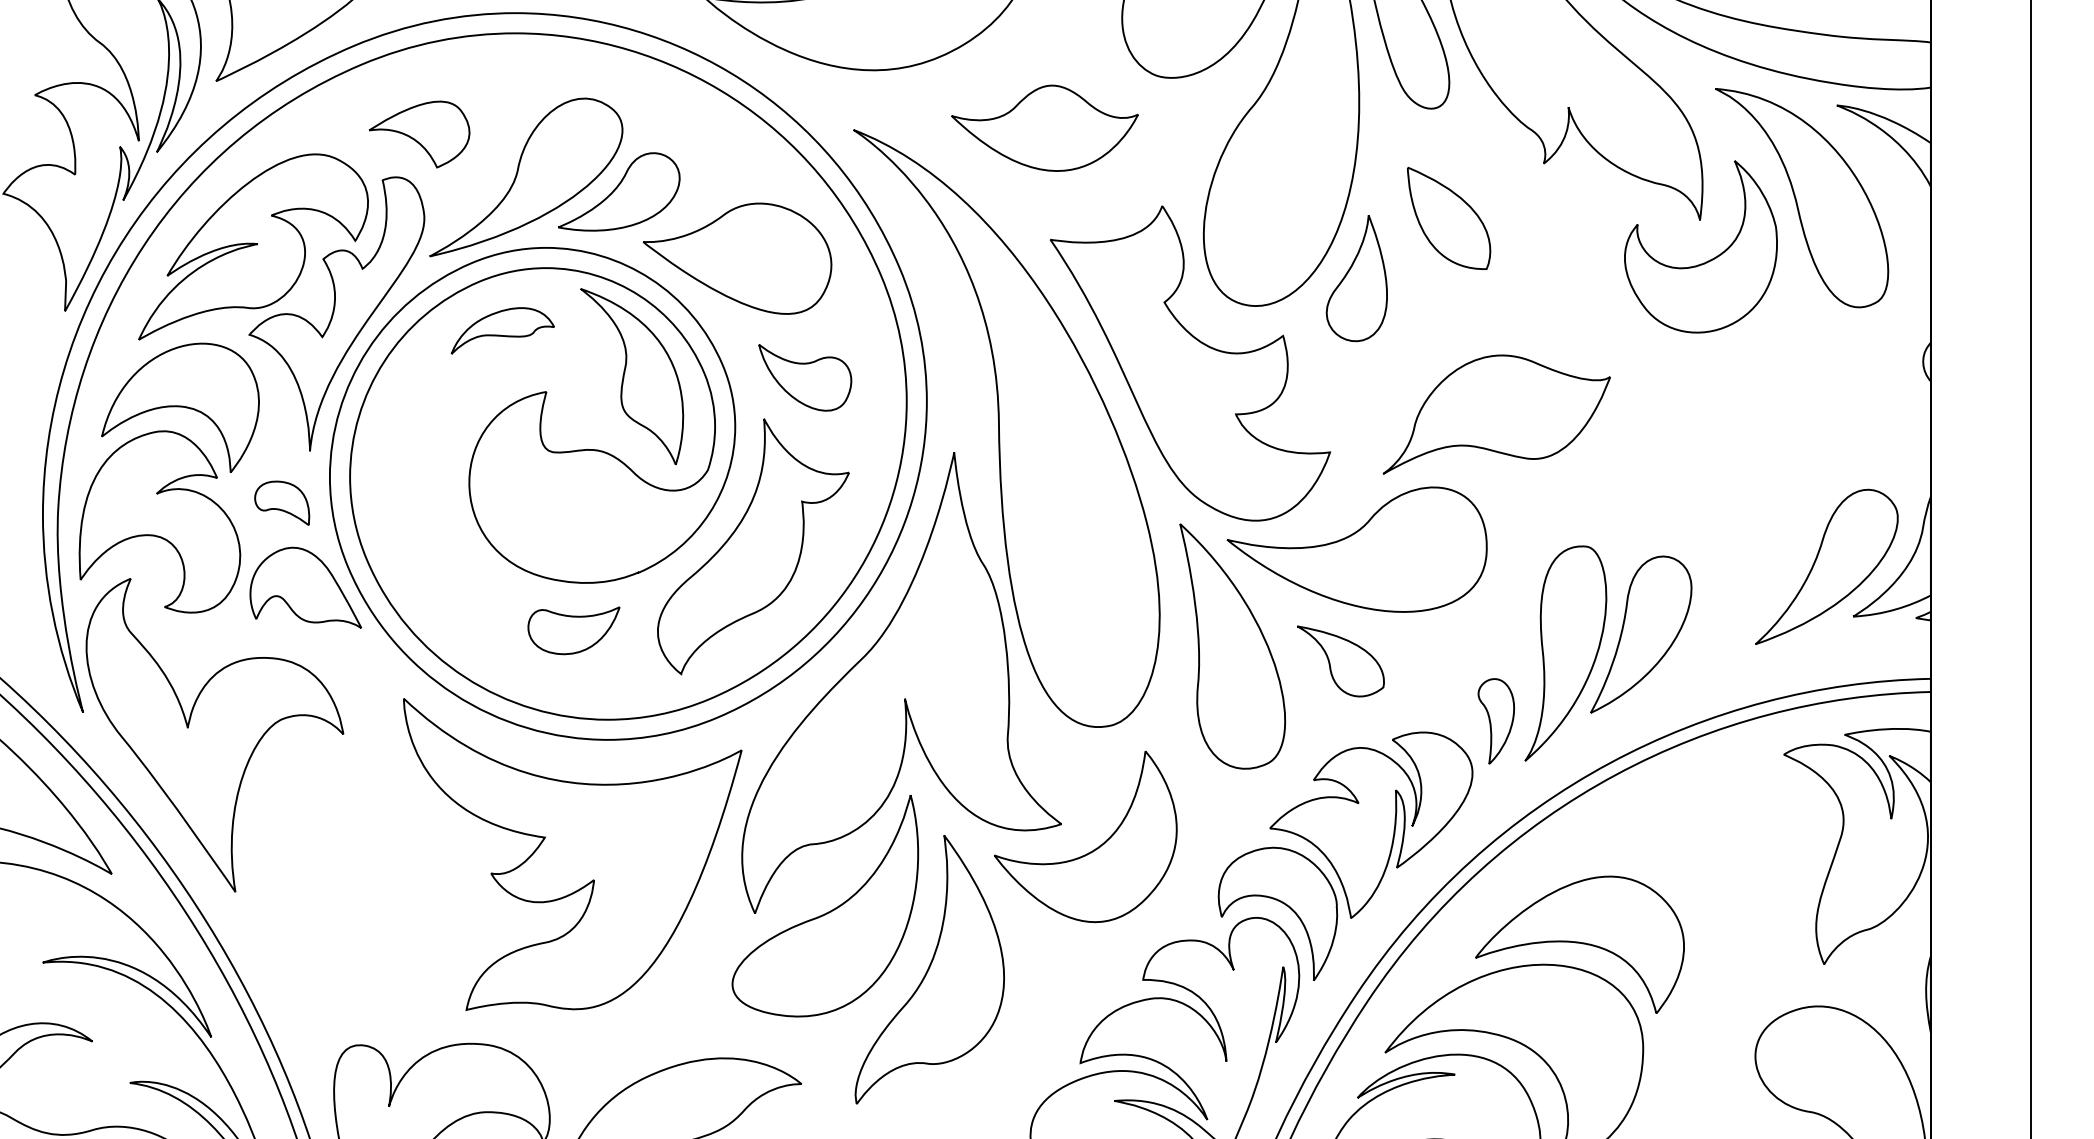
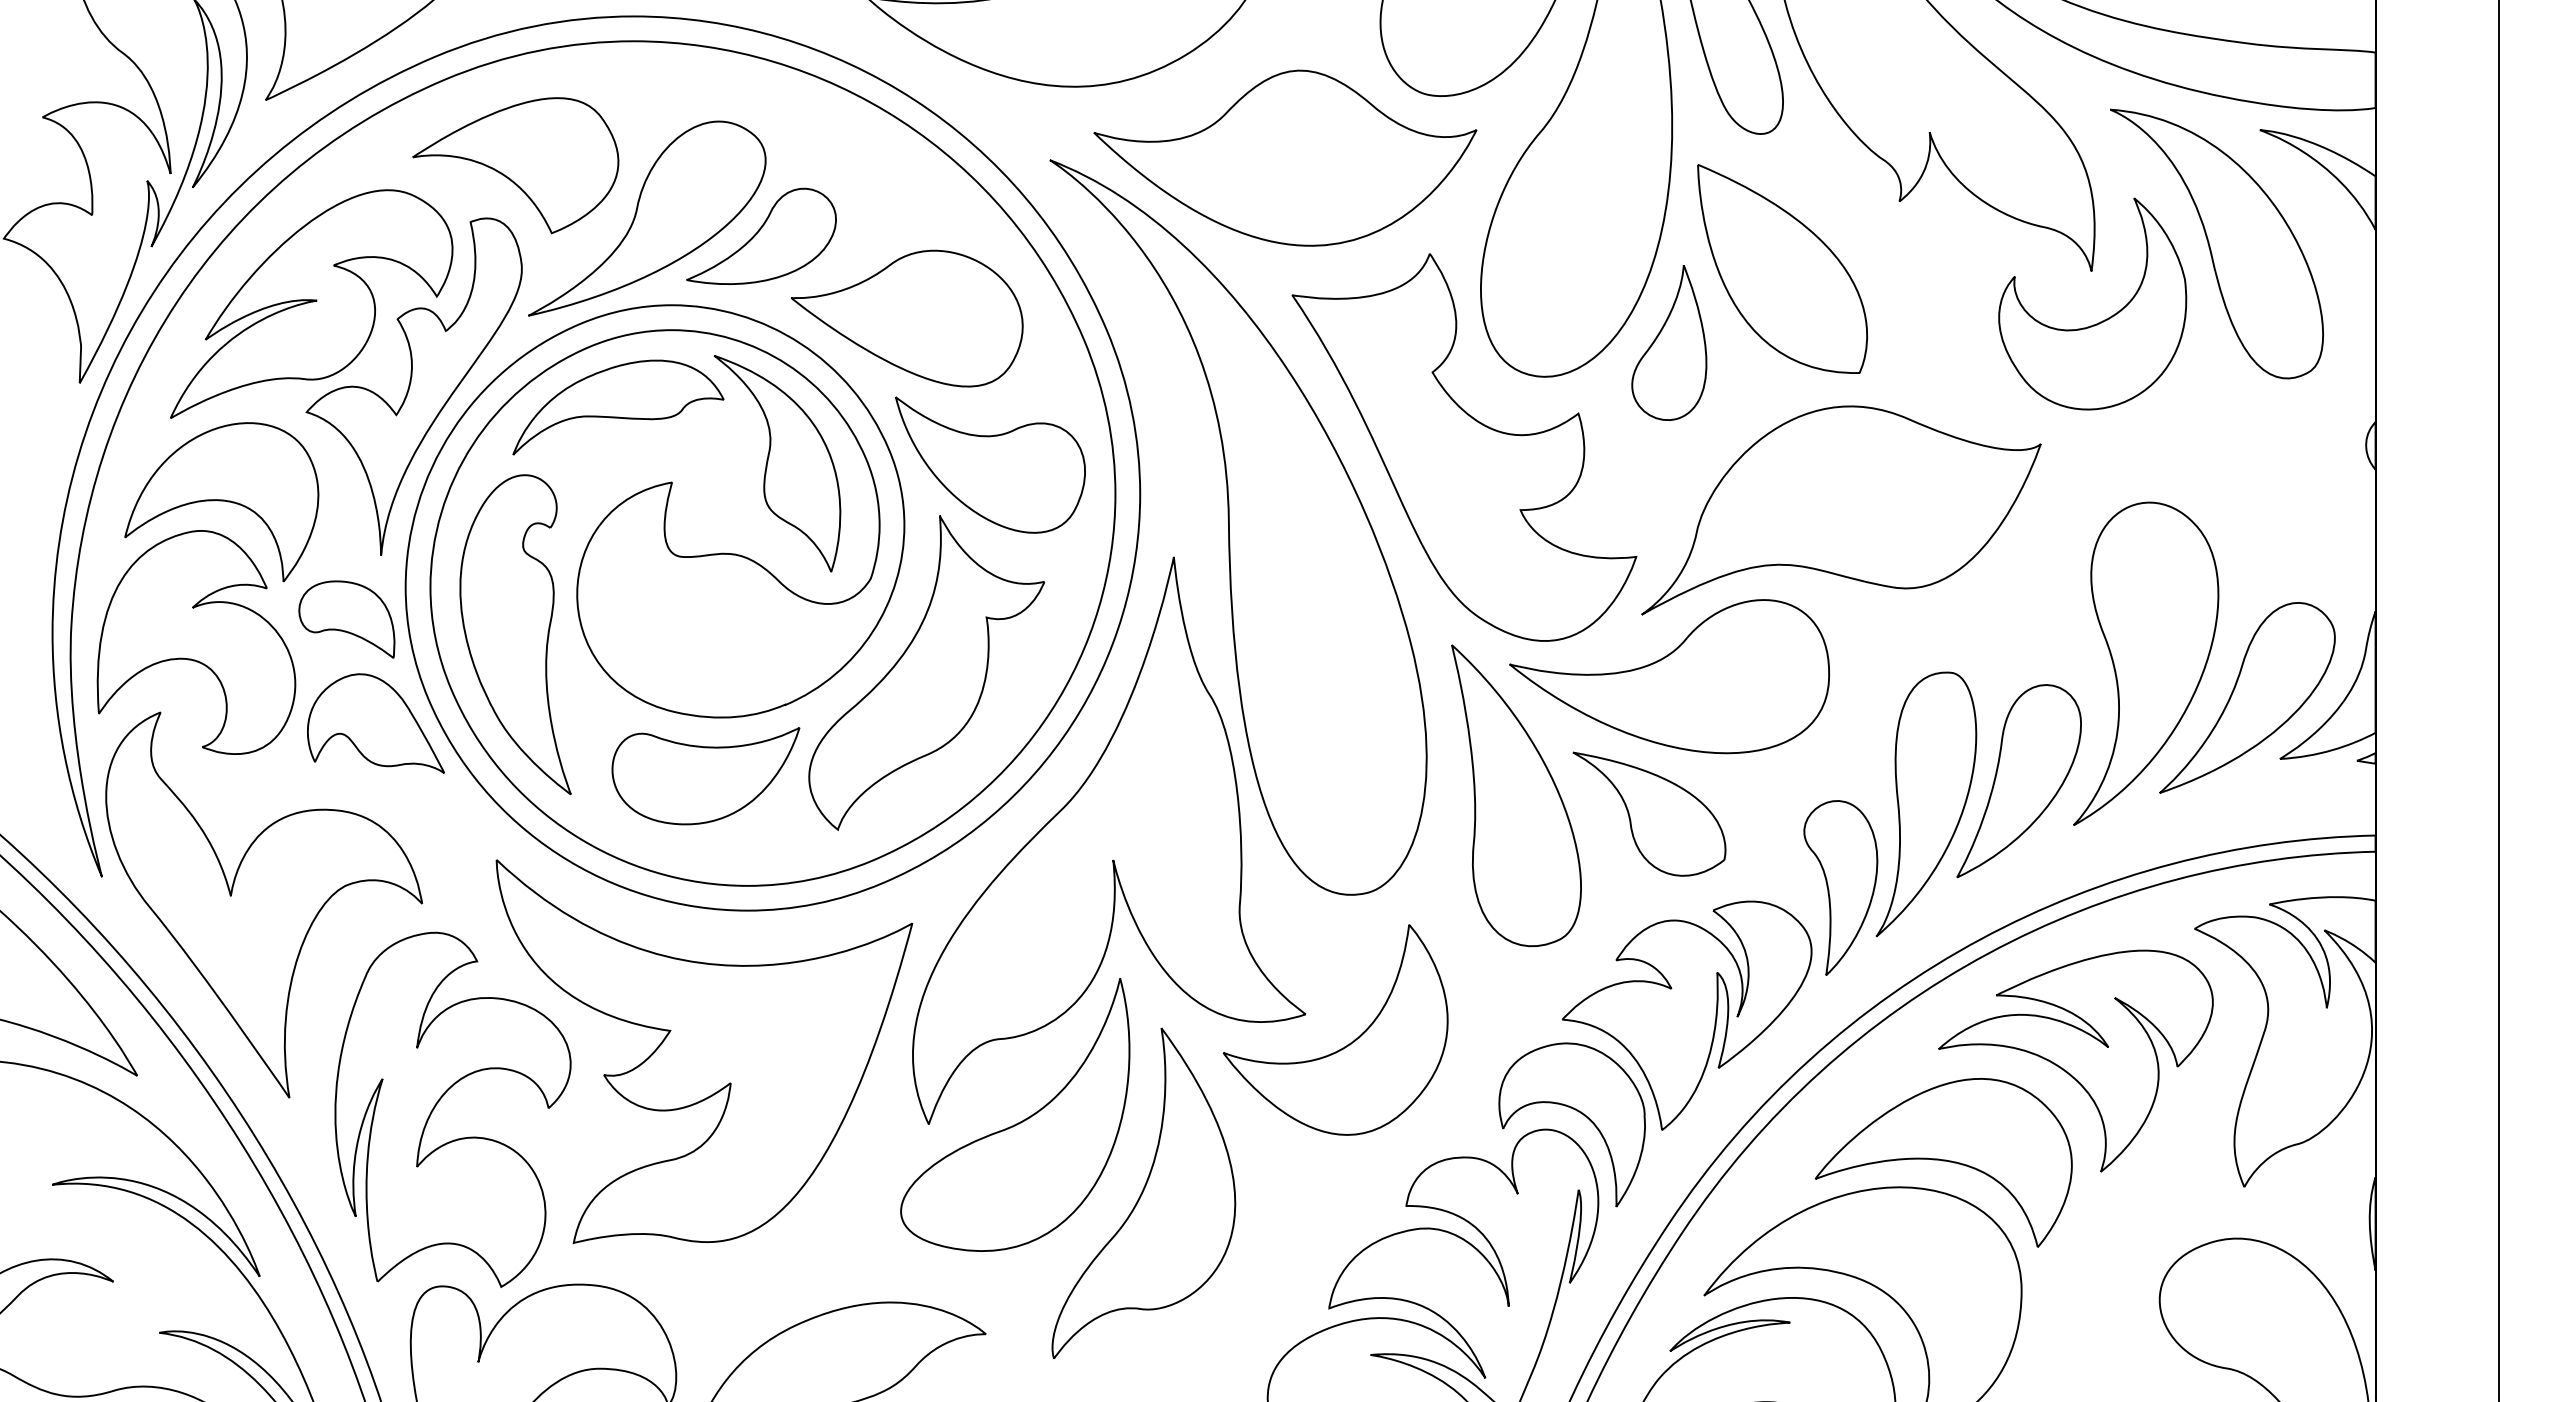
part: (1044, 127) -> (1285, 157), size x1.67
part: (419, 134) -> (515, 165), size x1.67
part: (1448, 218) -> (1782, 268), size x1.67
part: (502, 330) -> (618, 407), size x1.67
part: (805, 377) -> (990, 464), size x1.67
part: (1496, 414) -> (1841, 510), size x1.43
part: (281, 503) -> (346, 619), size x1.43
part: (419, 515) -> (515, 634), added
part: (1744, 539) -> (2146, 663), added
part: (573, 630) -> (705, 776), size x1.67
part: (1340, 660) -> (1649, 813), size x1.43
part: (1496, 721) -> (1840, 887), size x1.67
part: (1687, 861) -> (2075, 1060), added
part: (358, 894) -> (440, 1100), added

